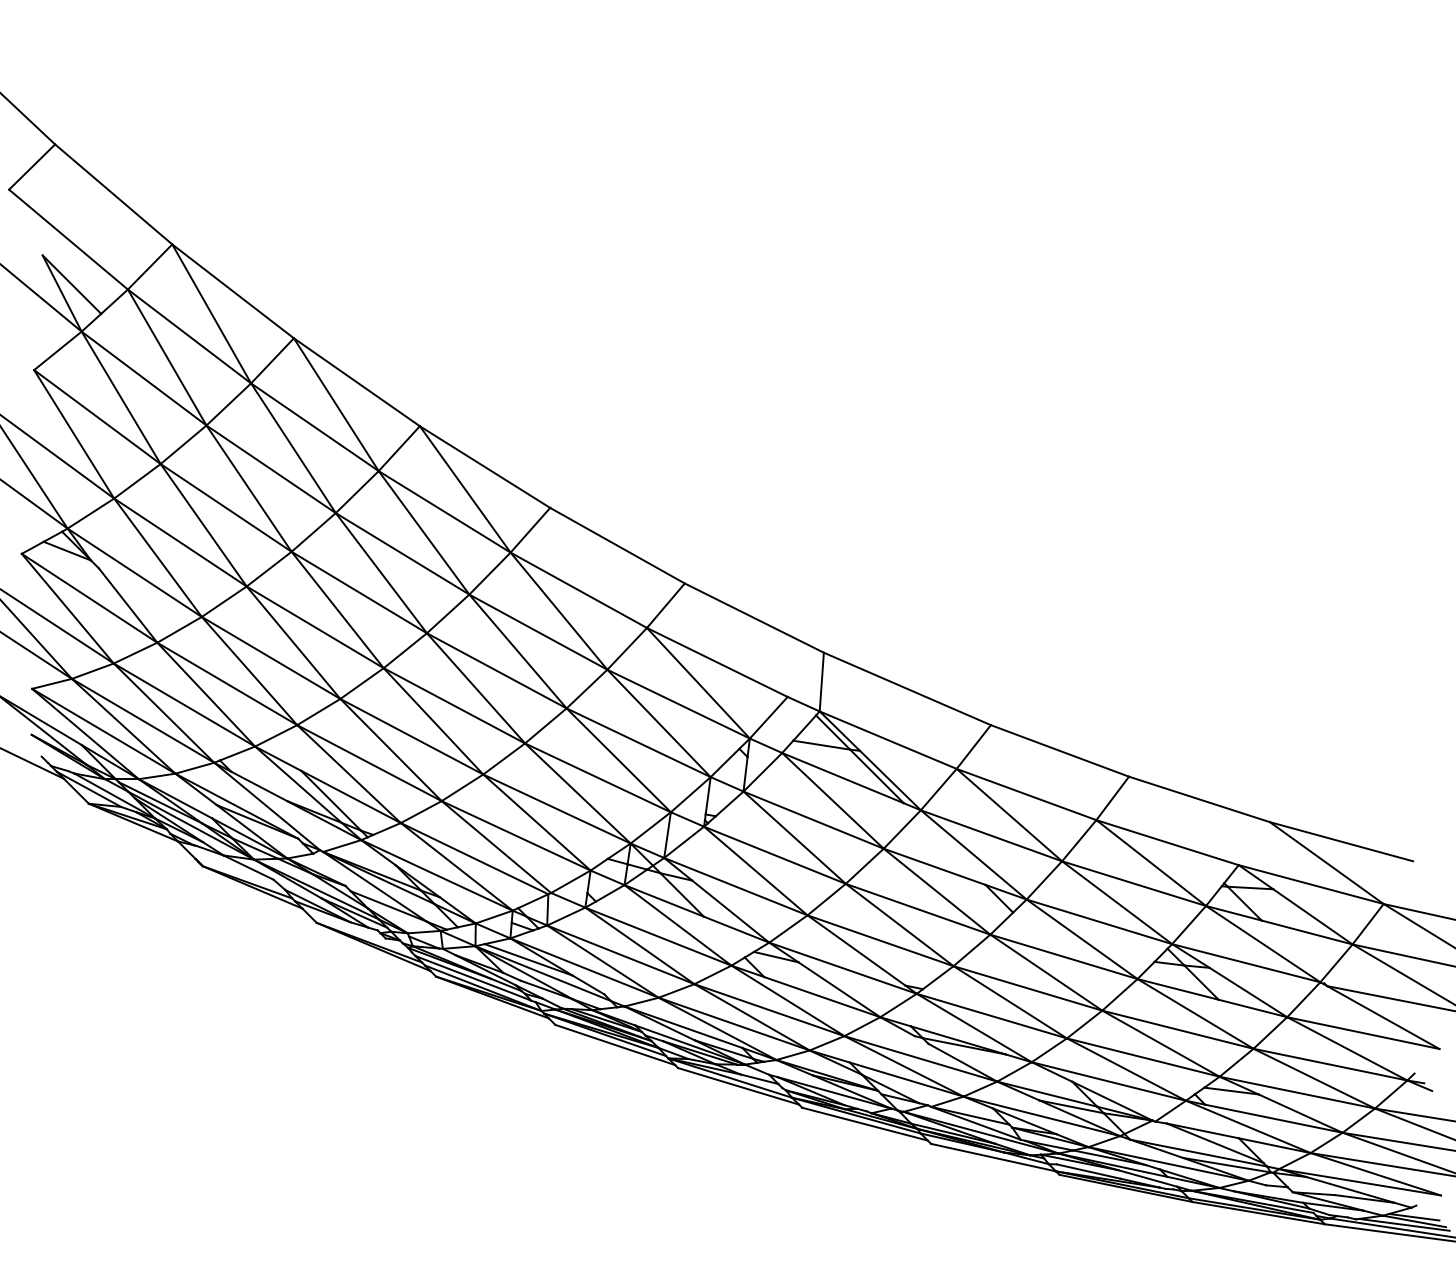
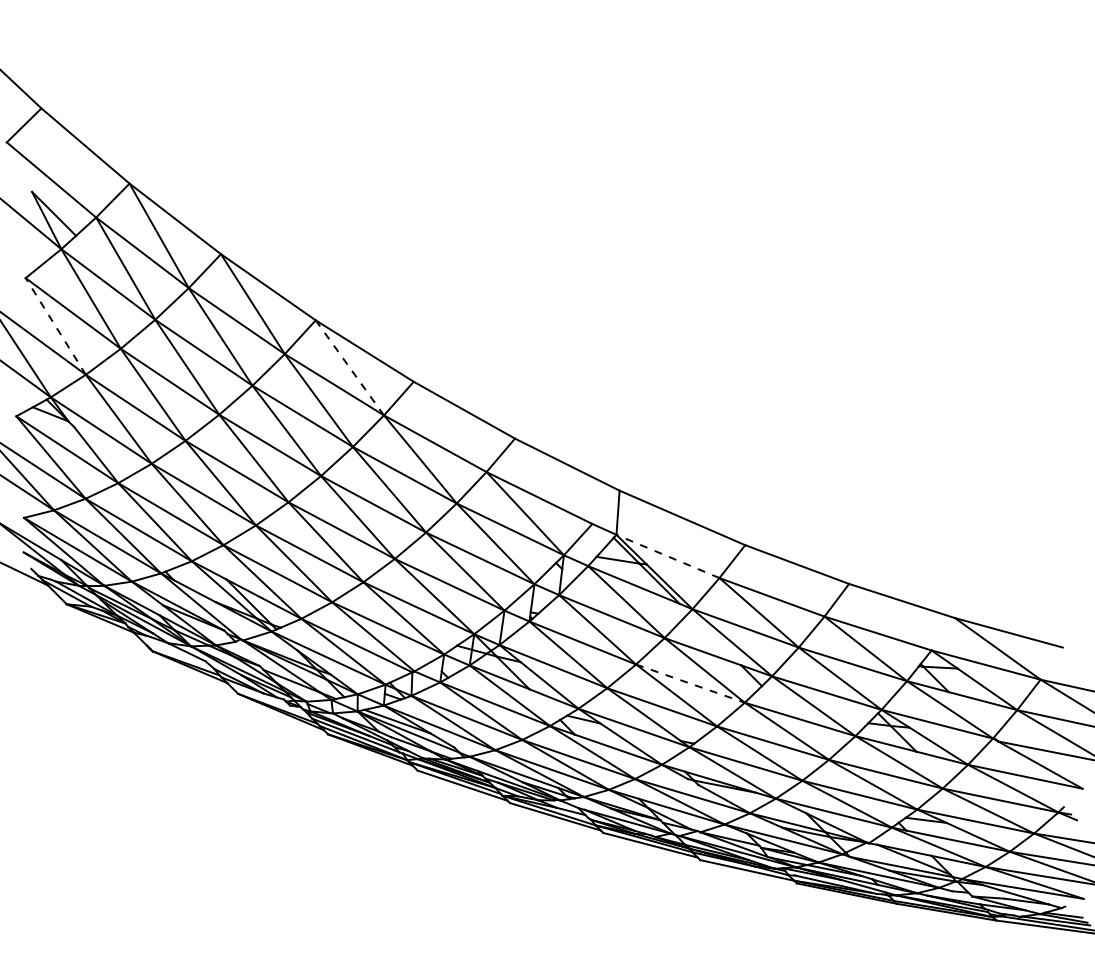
line: (74, 434) -> (56, 326), solid -> dashed
line: (465, 489) -> (350, 367), solid -> dashed
line: (887, 739) -> (667, 555), solid -> dashed
line: (918, 909) -> (690, 683), solid -> dashed

